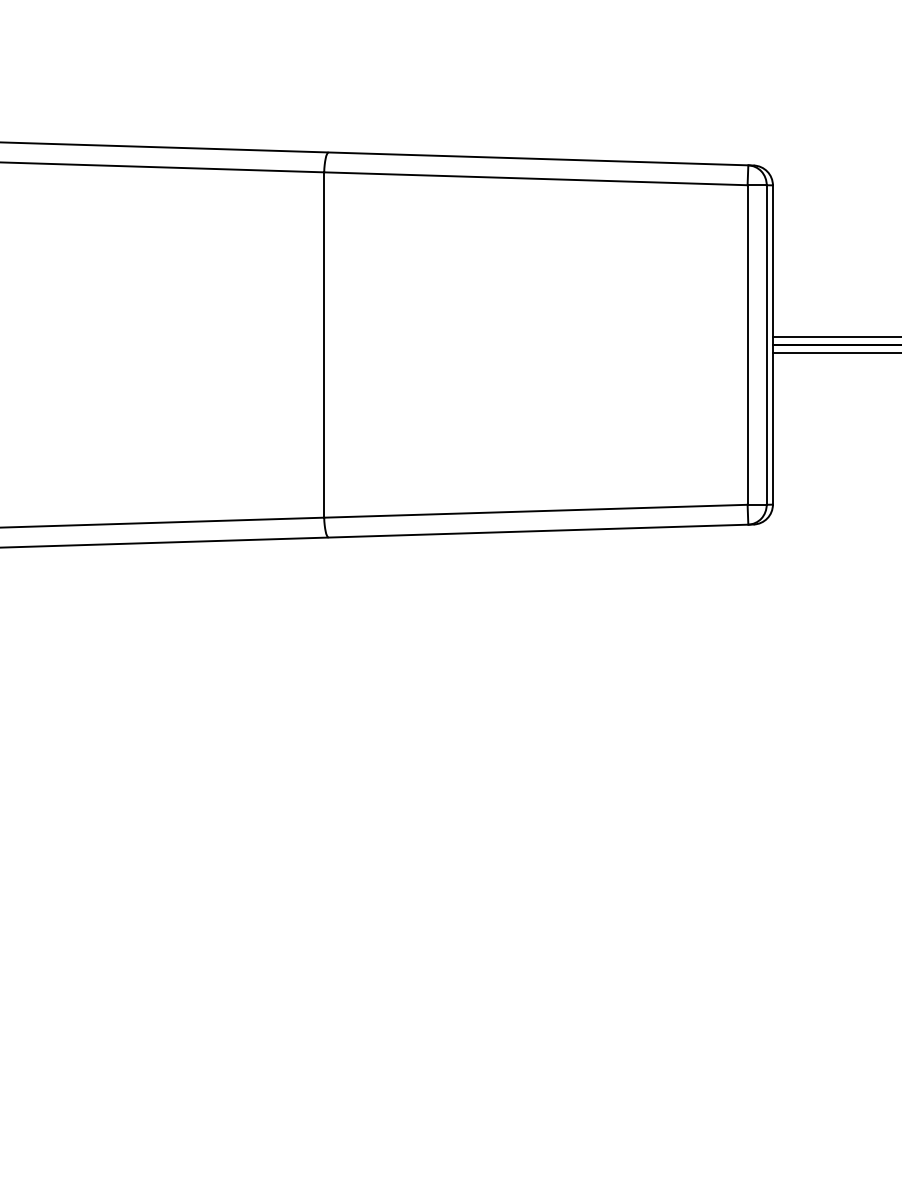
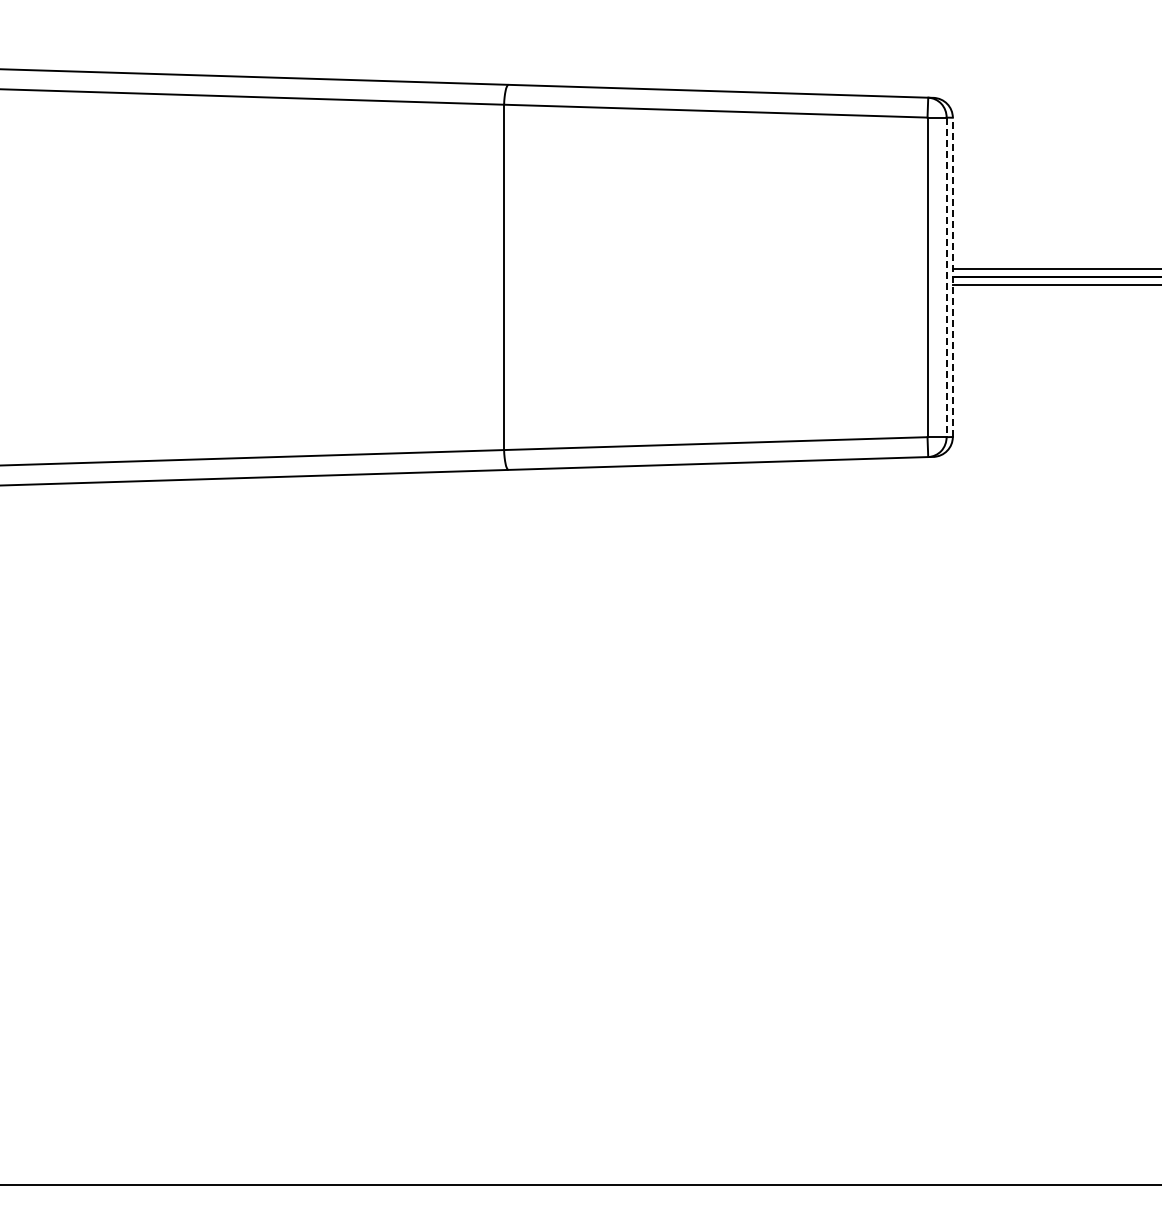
line: (766, 345) -> (946, 277), solid -> dashed
line: (772, 345) -> (952, 277), solid -> dashed

